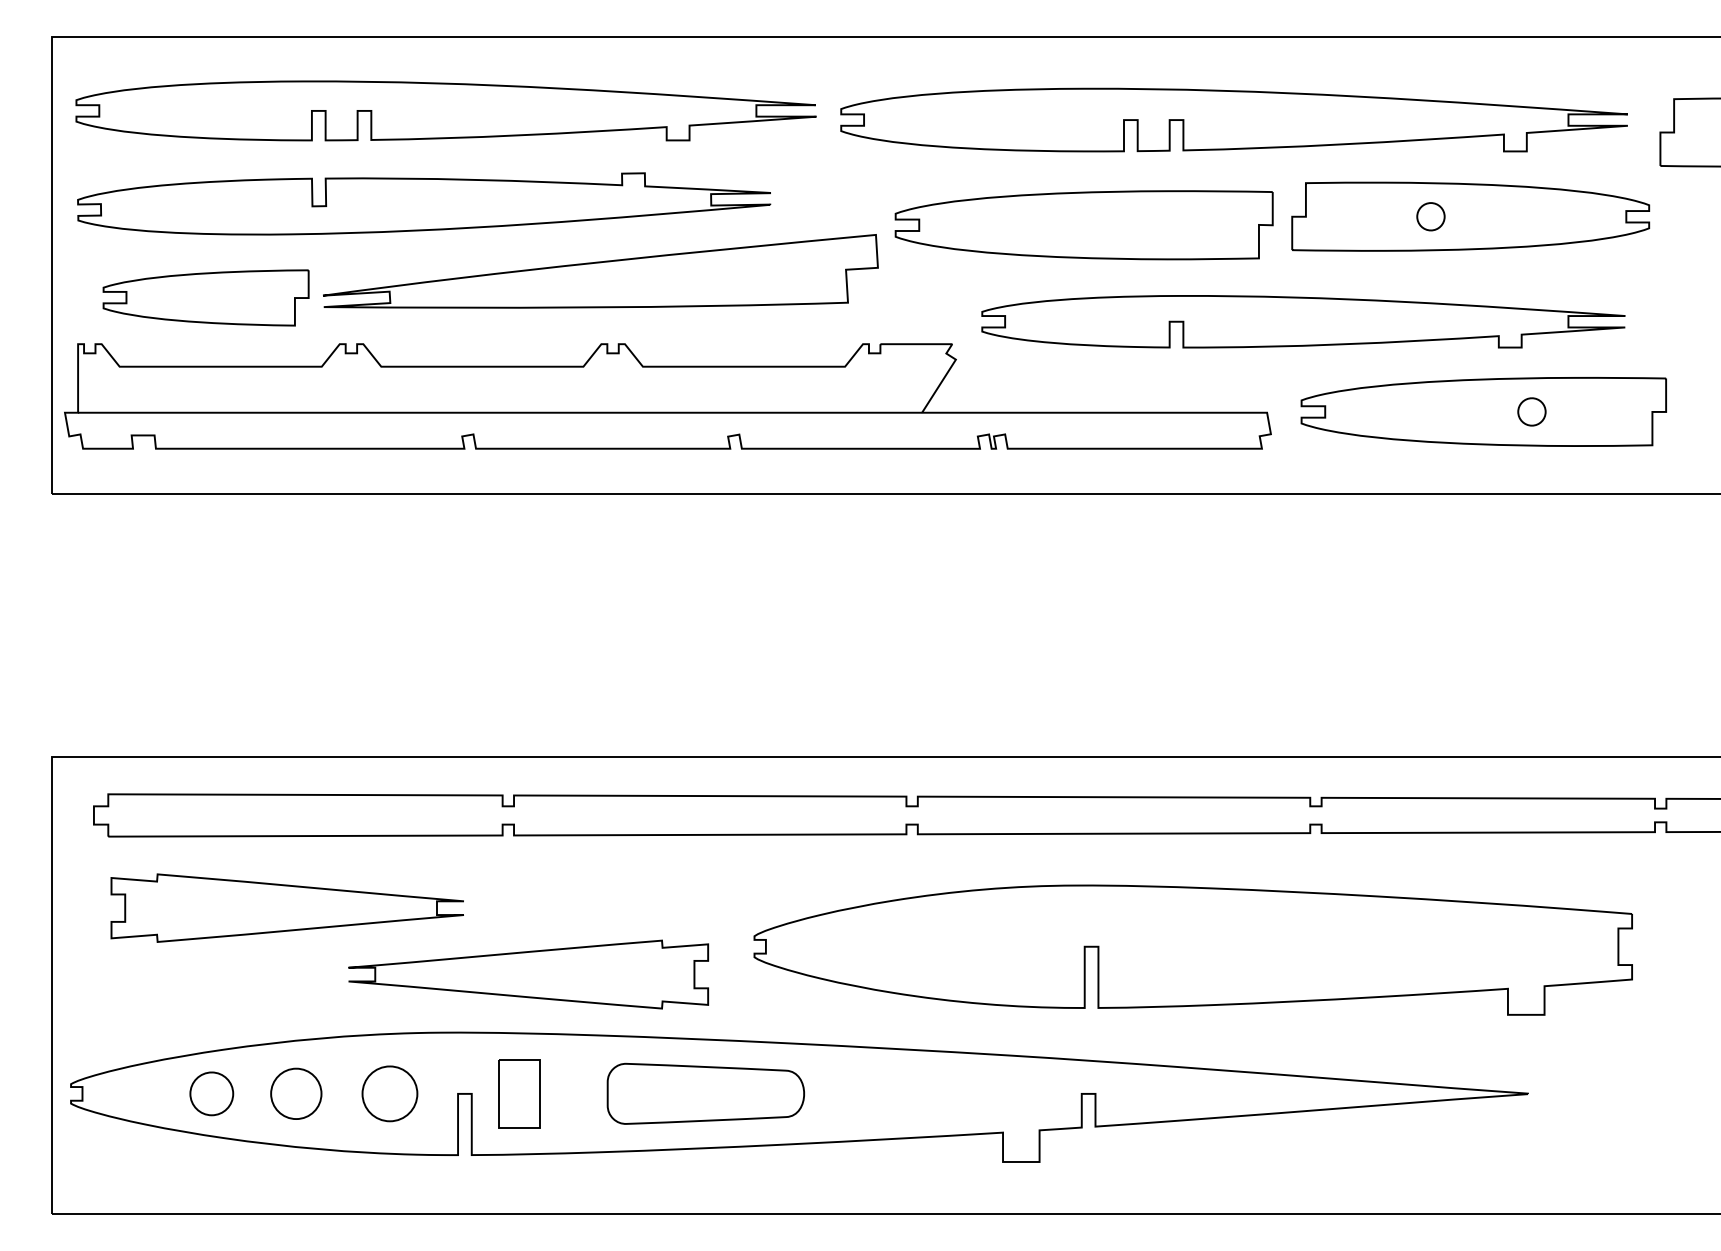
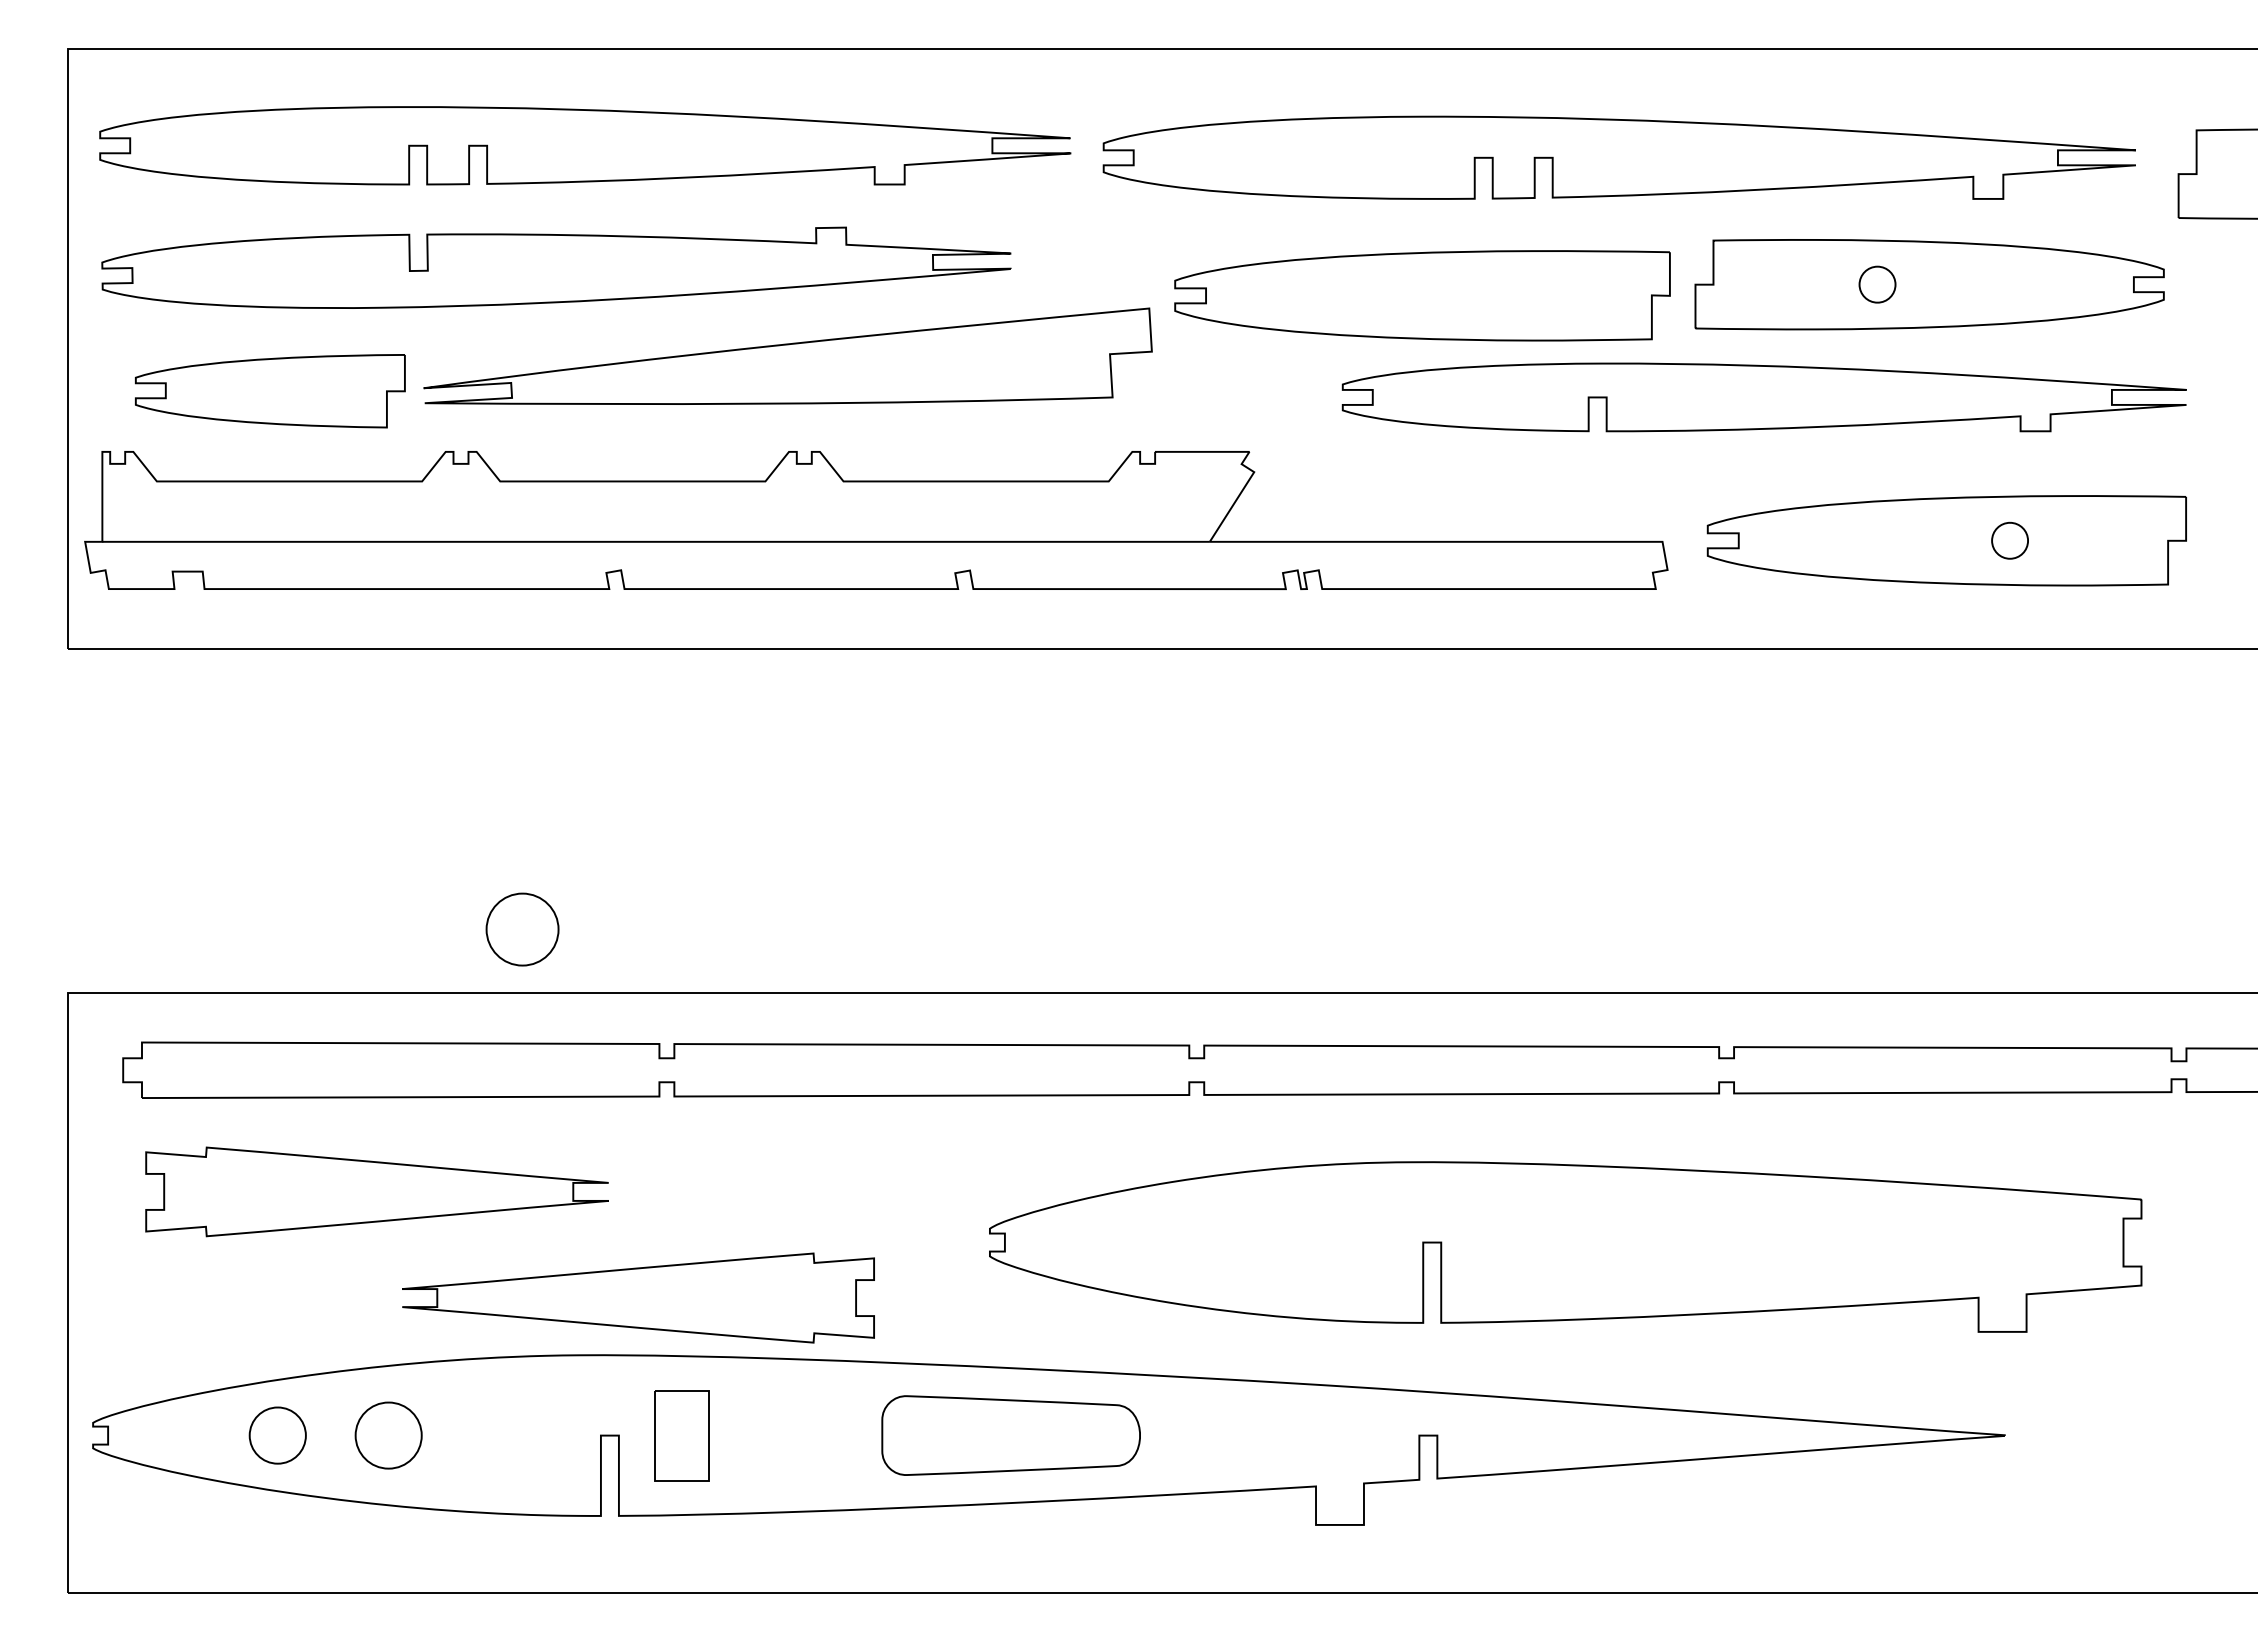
part: (1302, 321) -> (1763, 397), moved
part: (528, 974) -> (638, 1297), moved
part: (389, 1093) -> (522, 929), moved
part: (705, 1093) -> (1010, 1435), moved

